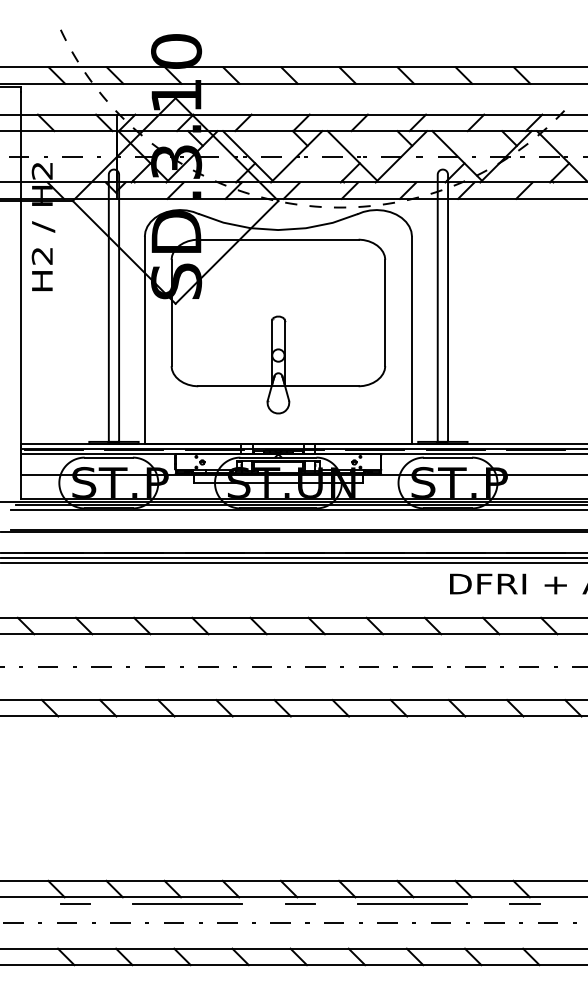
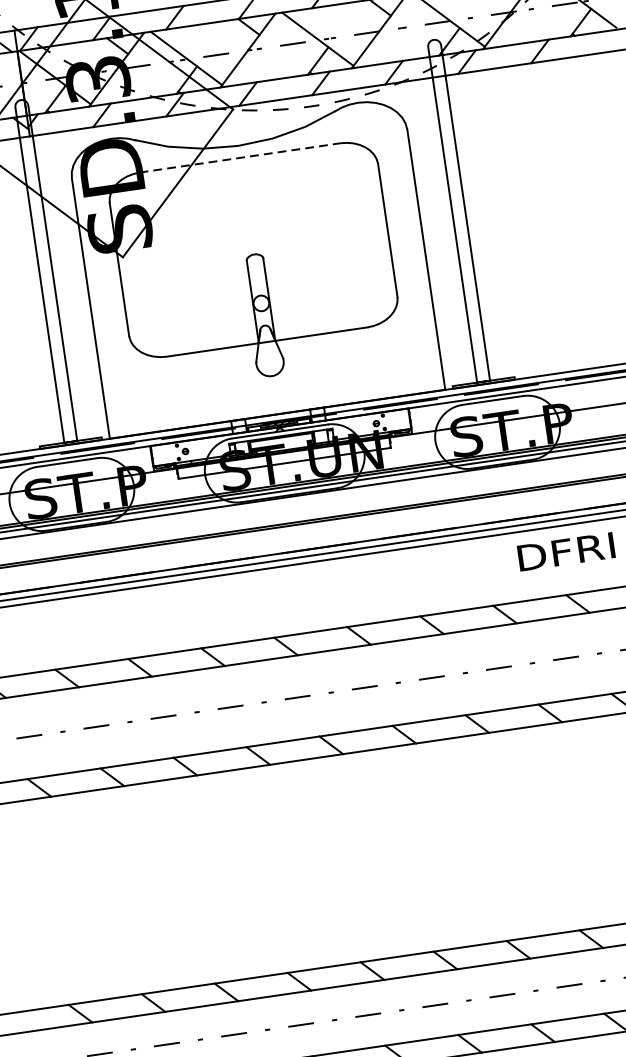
line: (278, 239) -> (240, 157), solid -> dashed
line: (74, 904) -> (105, 1029), removed
line: (187, 904) -> (247, 1009), removed
line: (299, 904) -> (388, 988), removed
line: (412, 904) -> (530, 967), removed

